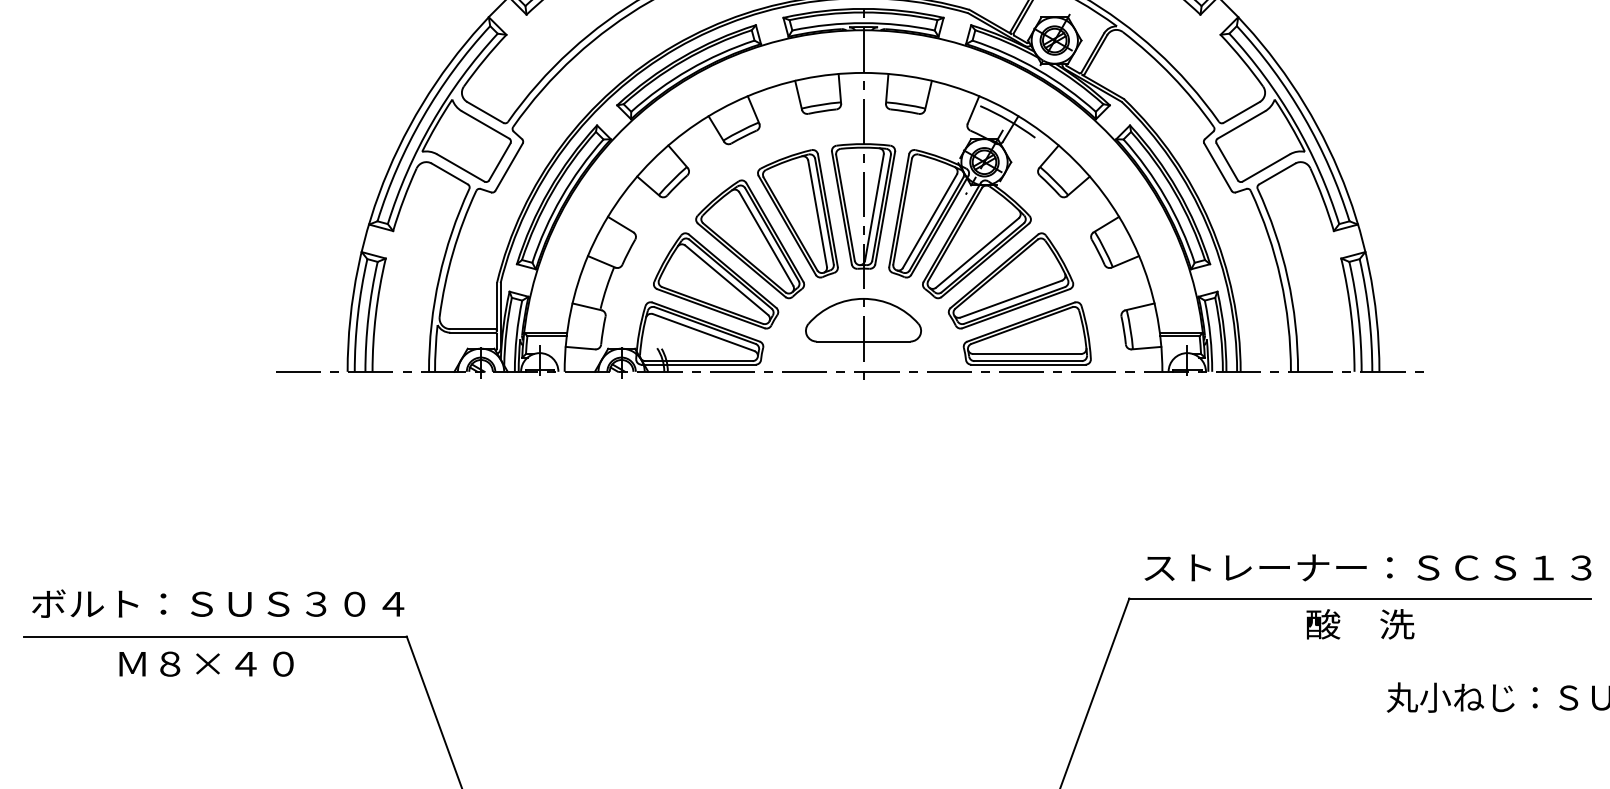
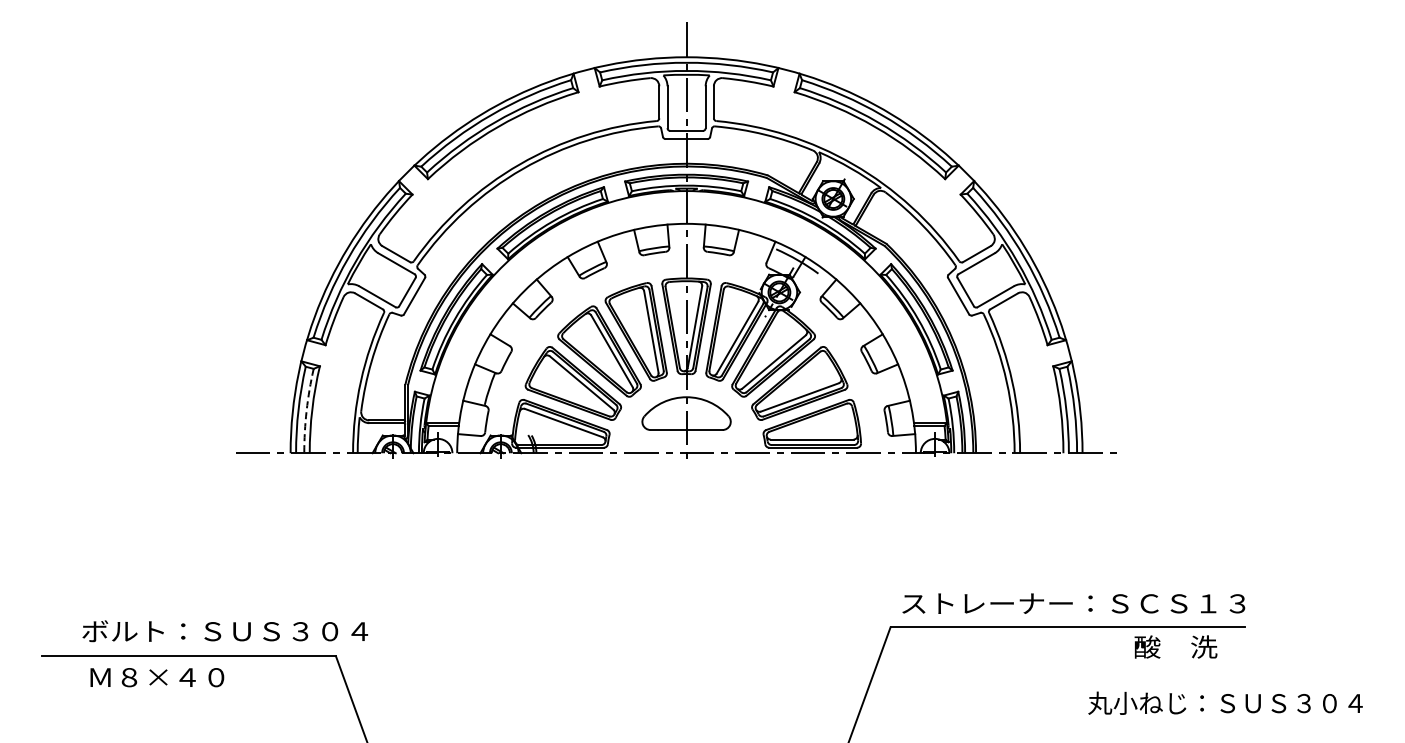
arc: (368, 316) -> (306, 410), solid -> dashed
text: (218, 604) -> (225, 631), moved
text: (1359, 623) -> (1175, 646), moved
text: (206, 664) -> (157, 677), moved

